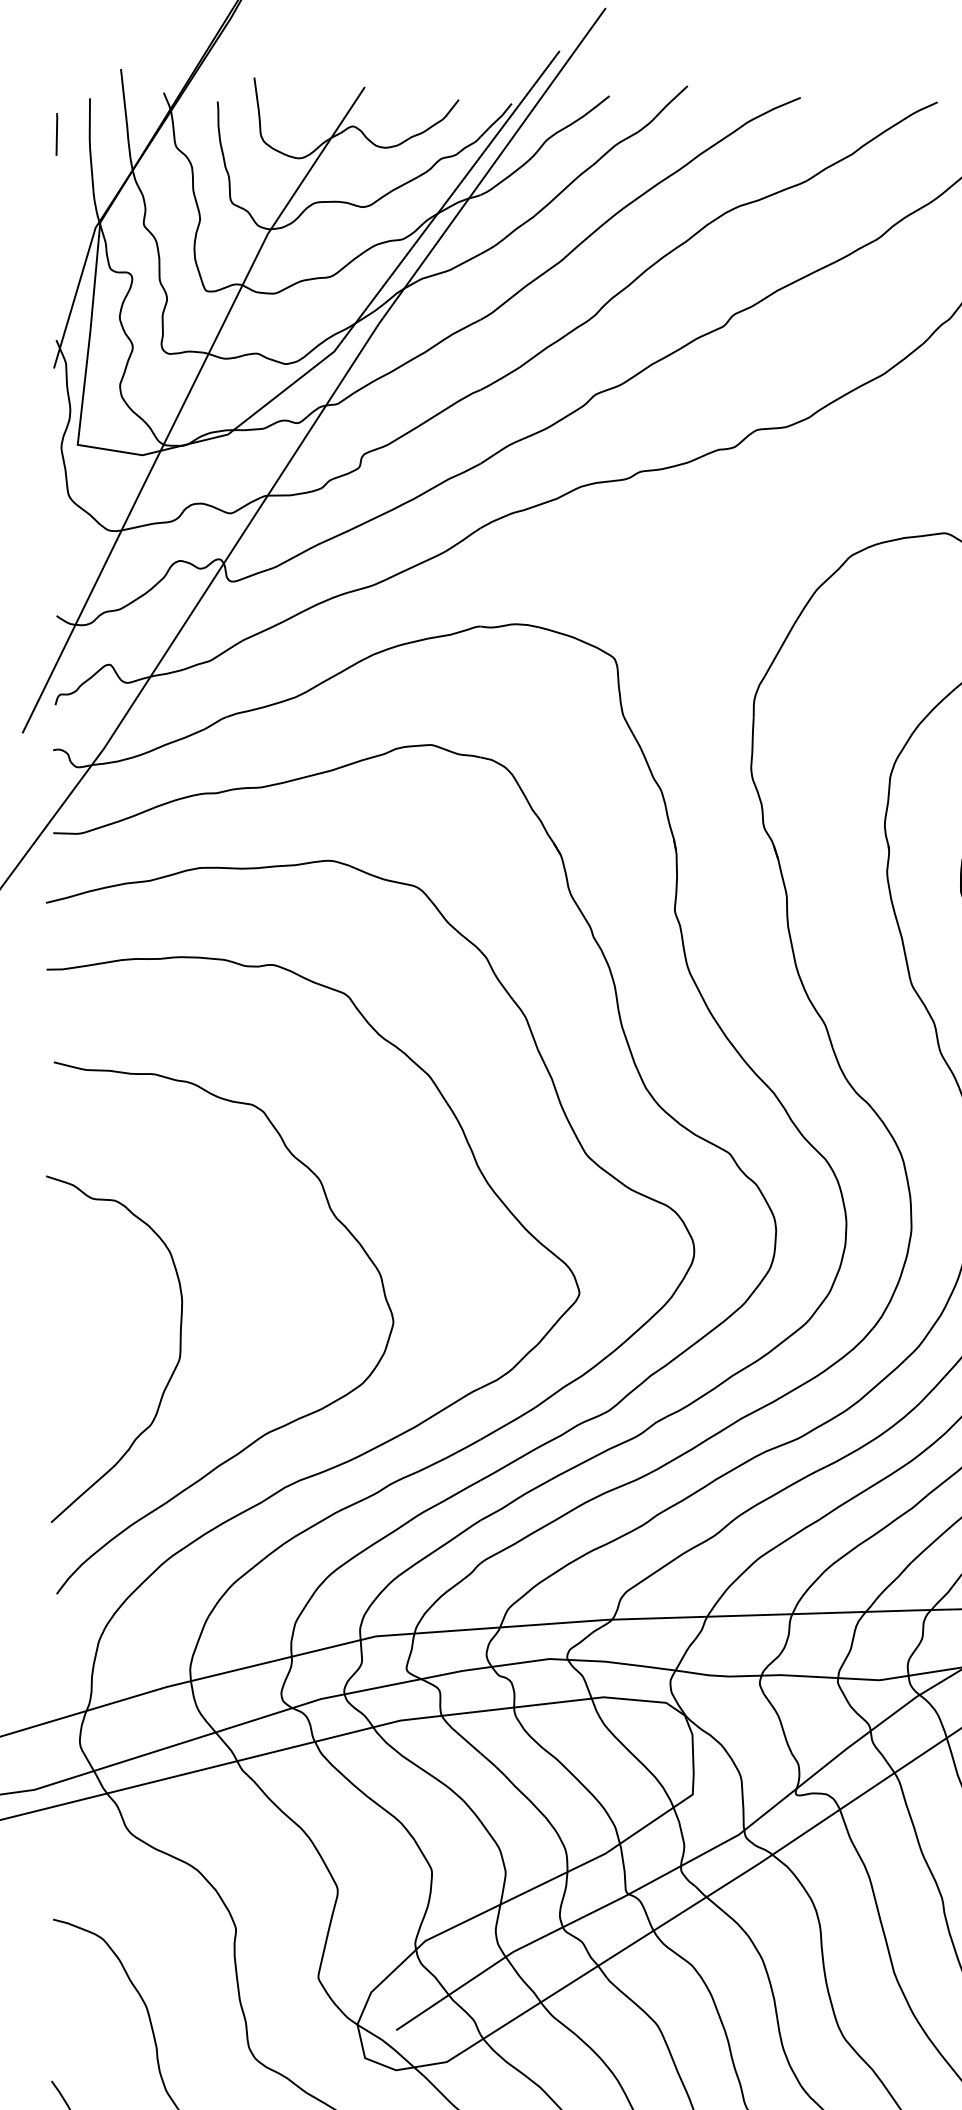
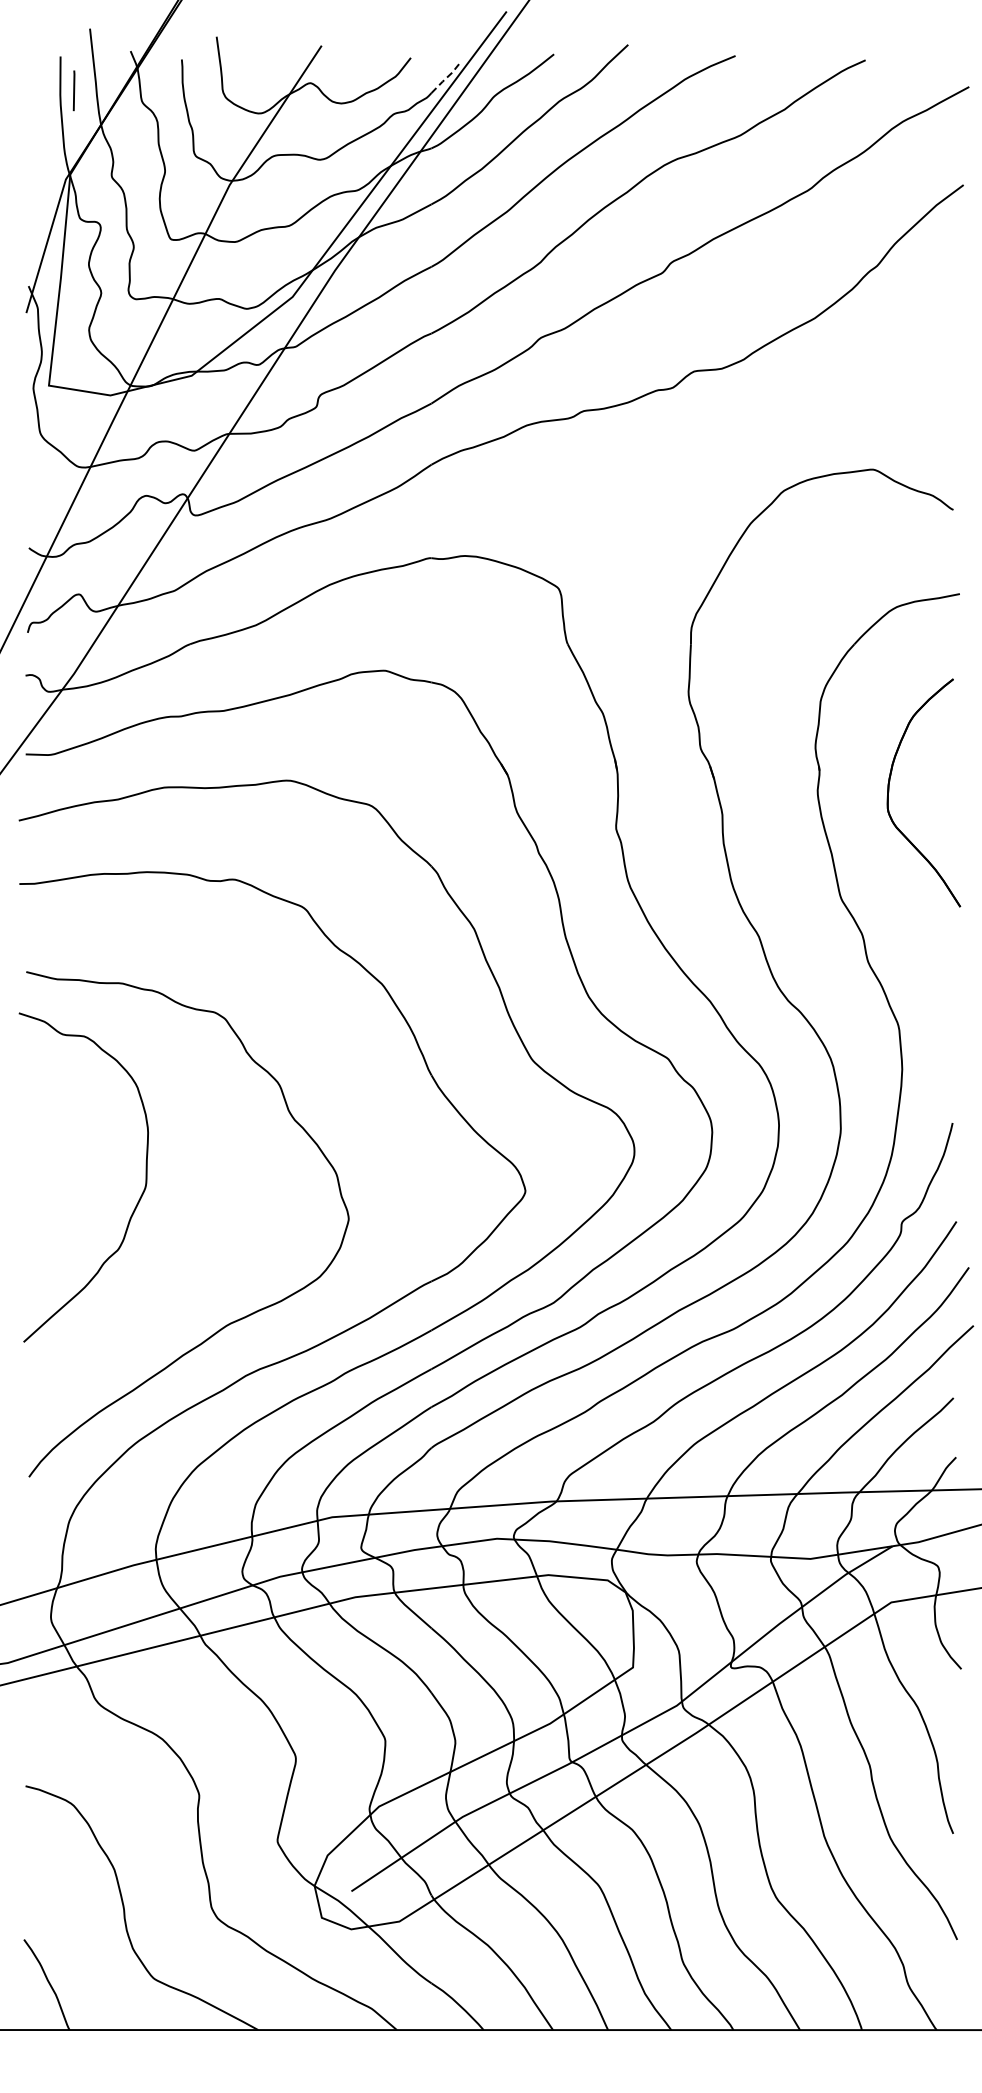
line: (497, 120) -> (447, 77), solid -> dashed
line: (56, 134) -> (73, 90), moved
curve: (173, 1370) -> (139, 1197), moved

